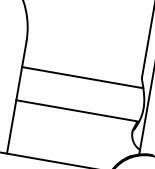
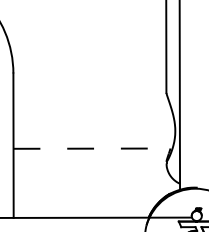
line: (82, 77) -> (91, 105), removed
line: (78, 110) -> (93, 148), solid -> dashed

